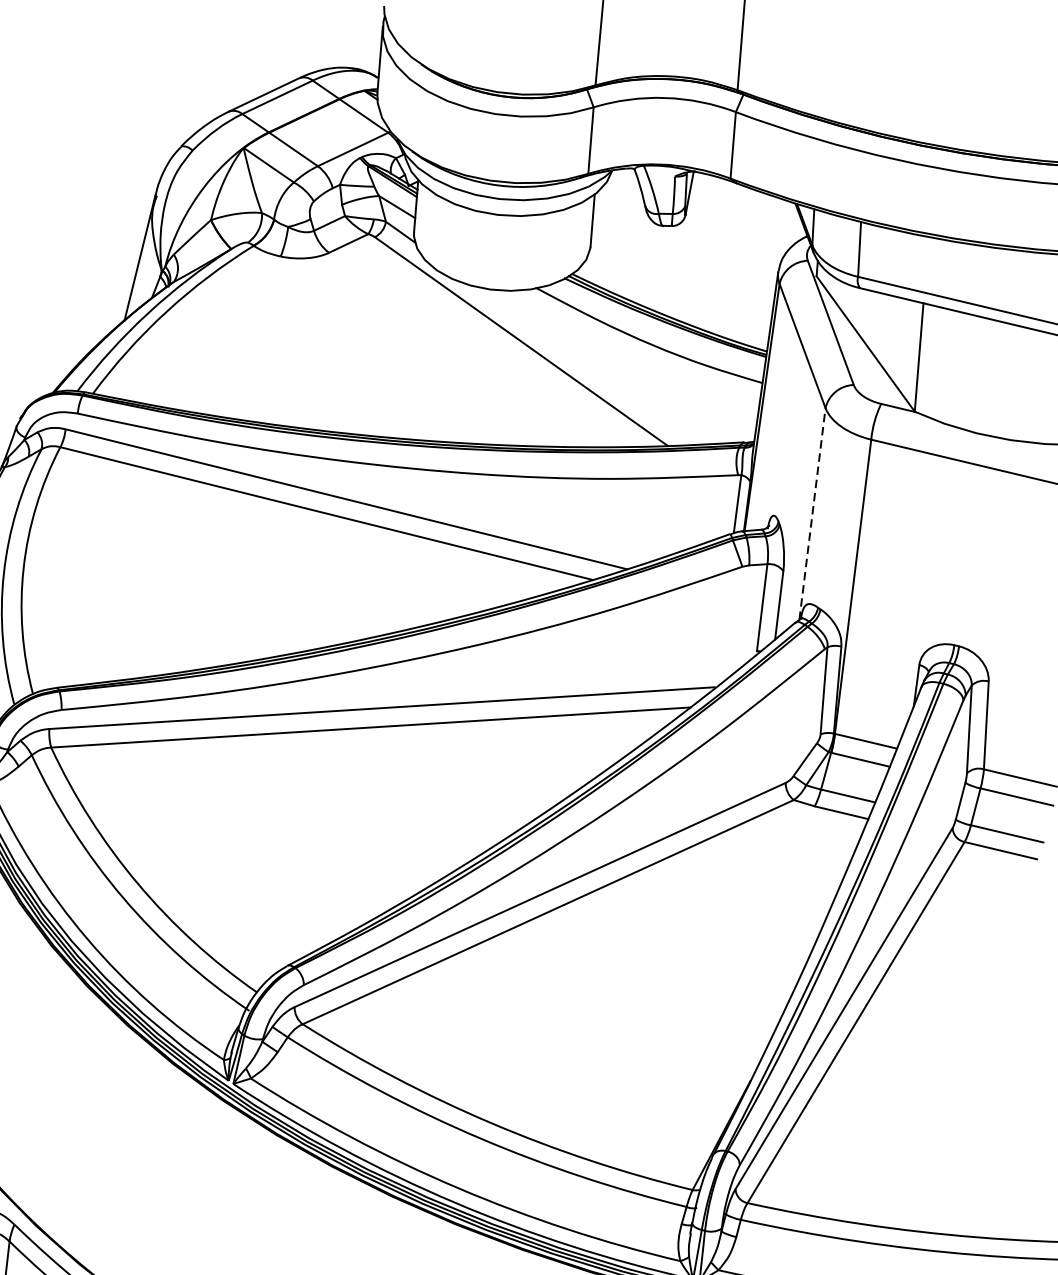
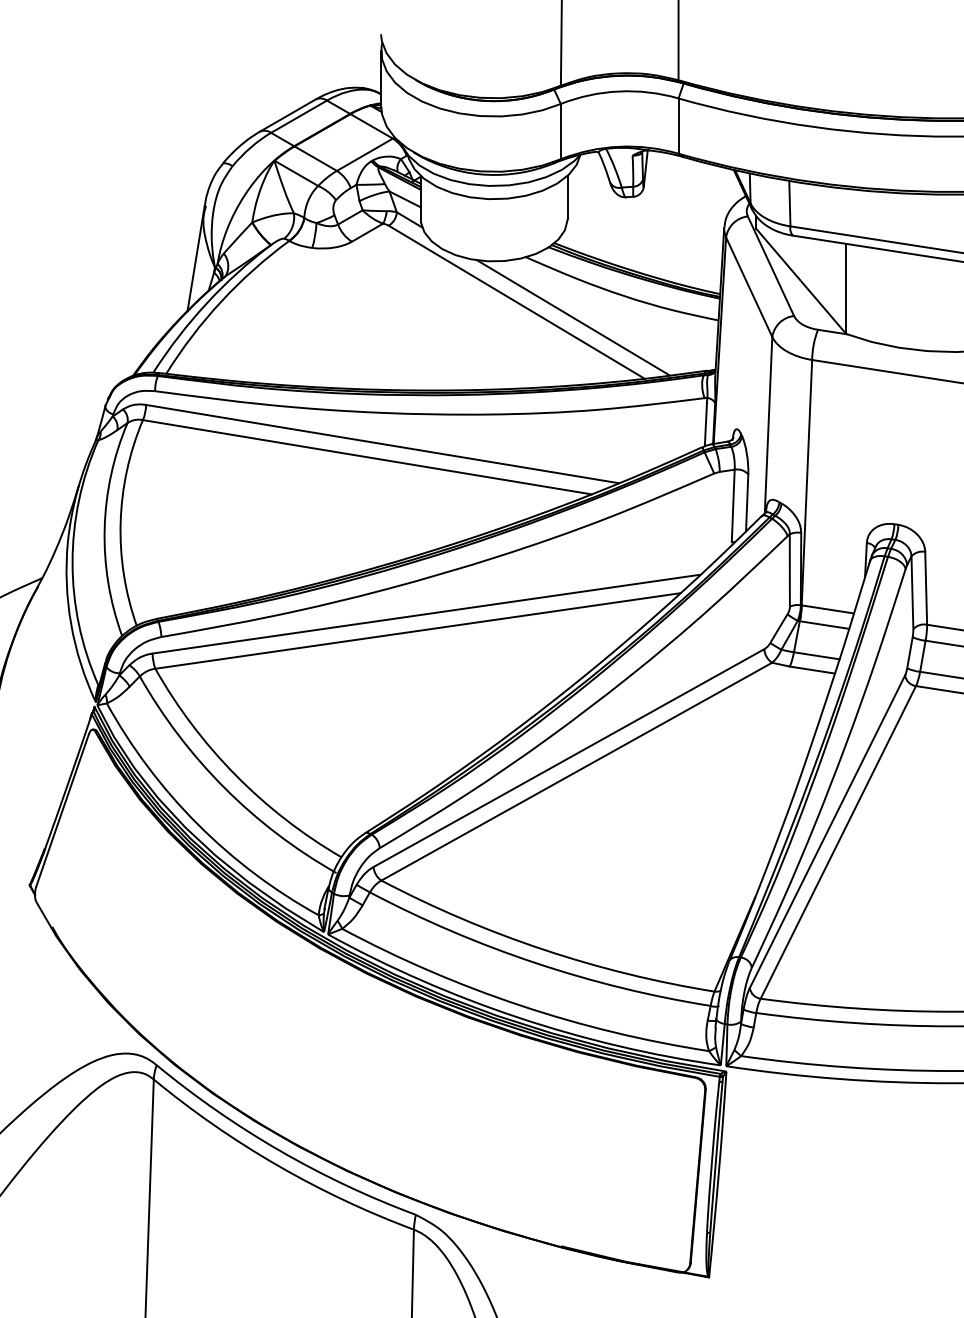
line: (588, 365) -> (573, 317), added
line: (812, 513) -> (768, 424), dashed -> solid

